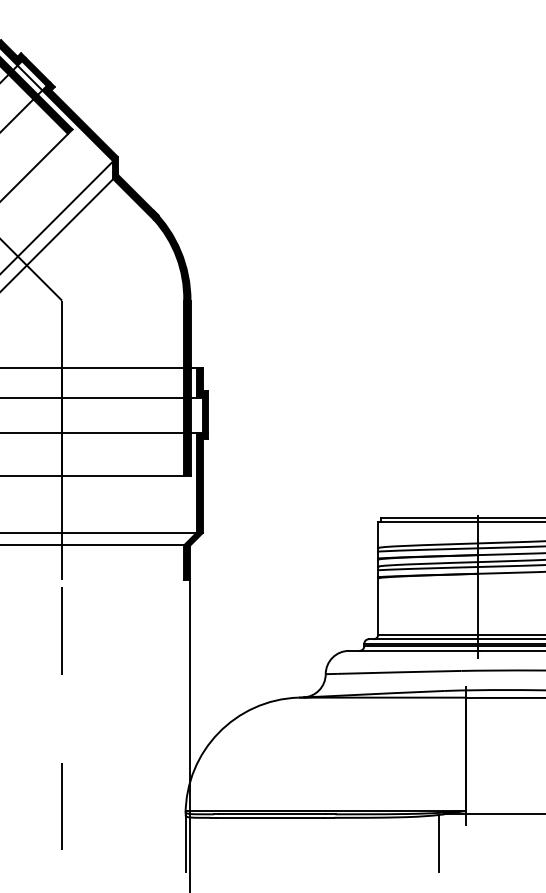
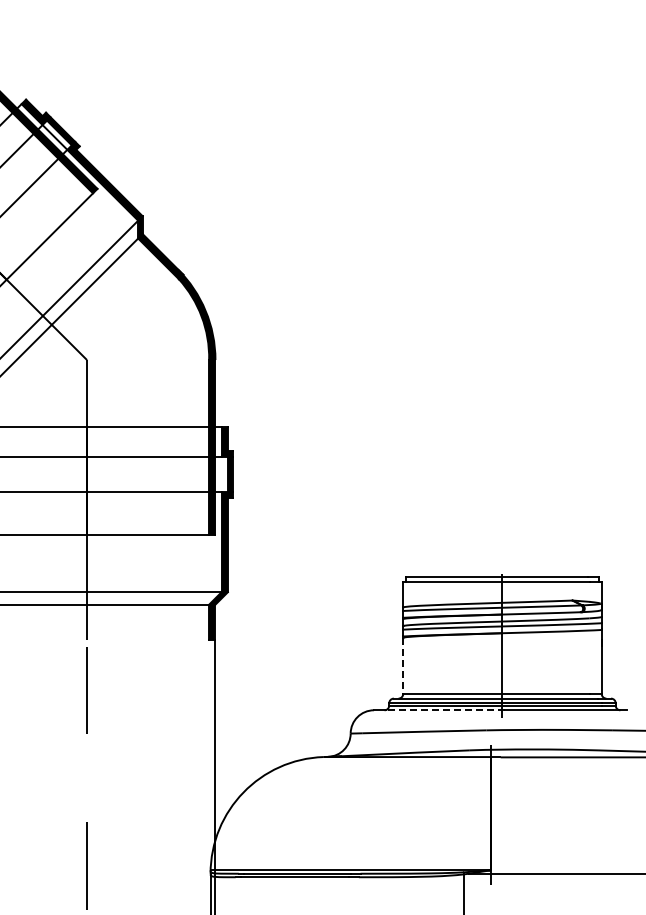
line: (378, 607) -> (403, 666), solid -> dashed
line: (420, 651) -> (445, 710), solid -> dashed

